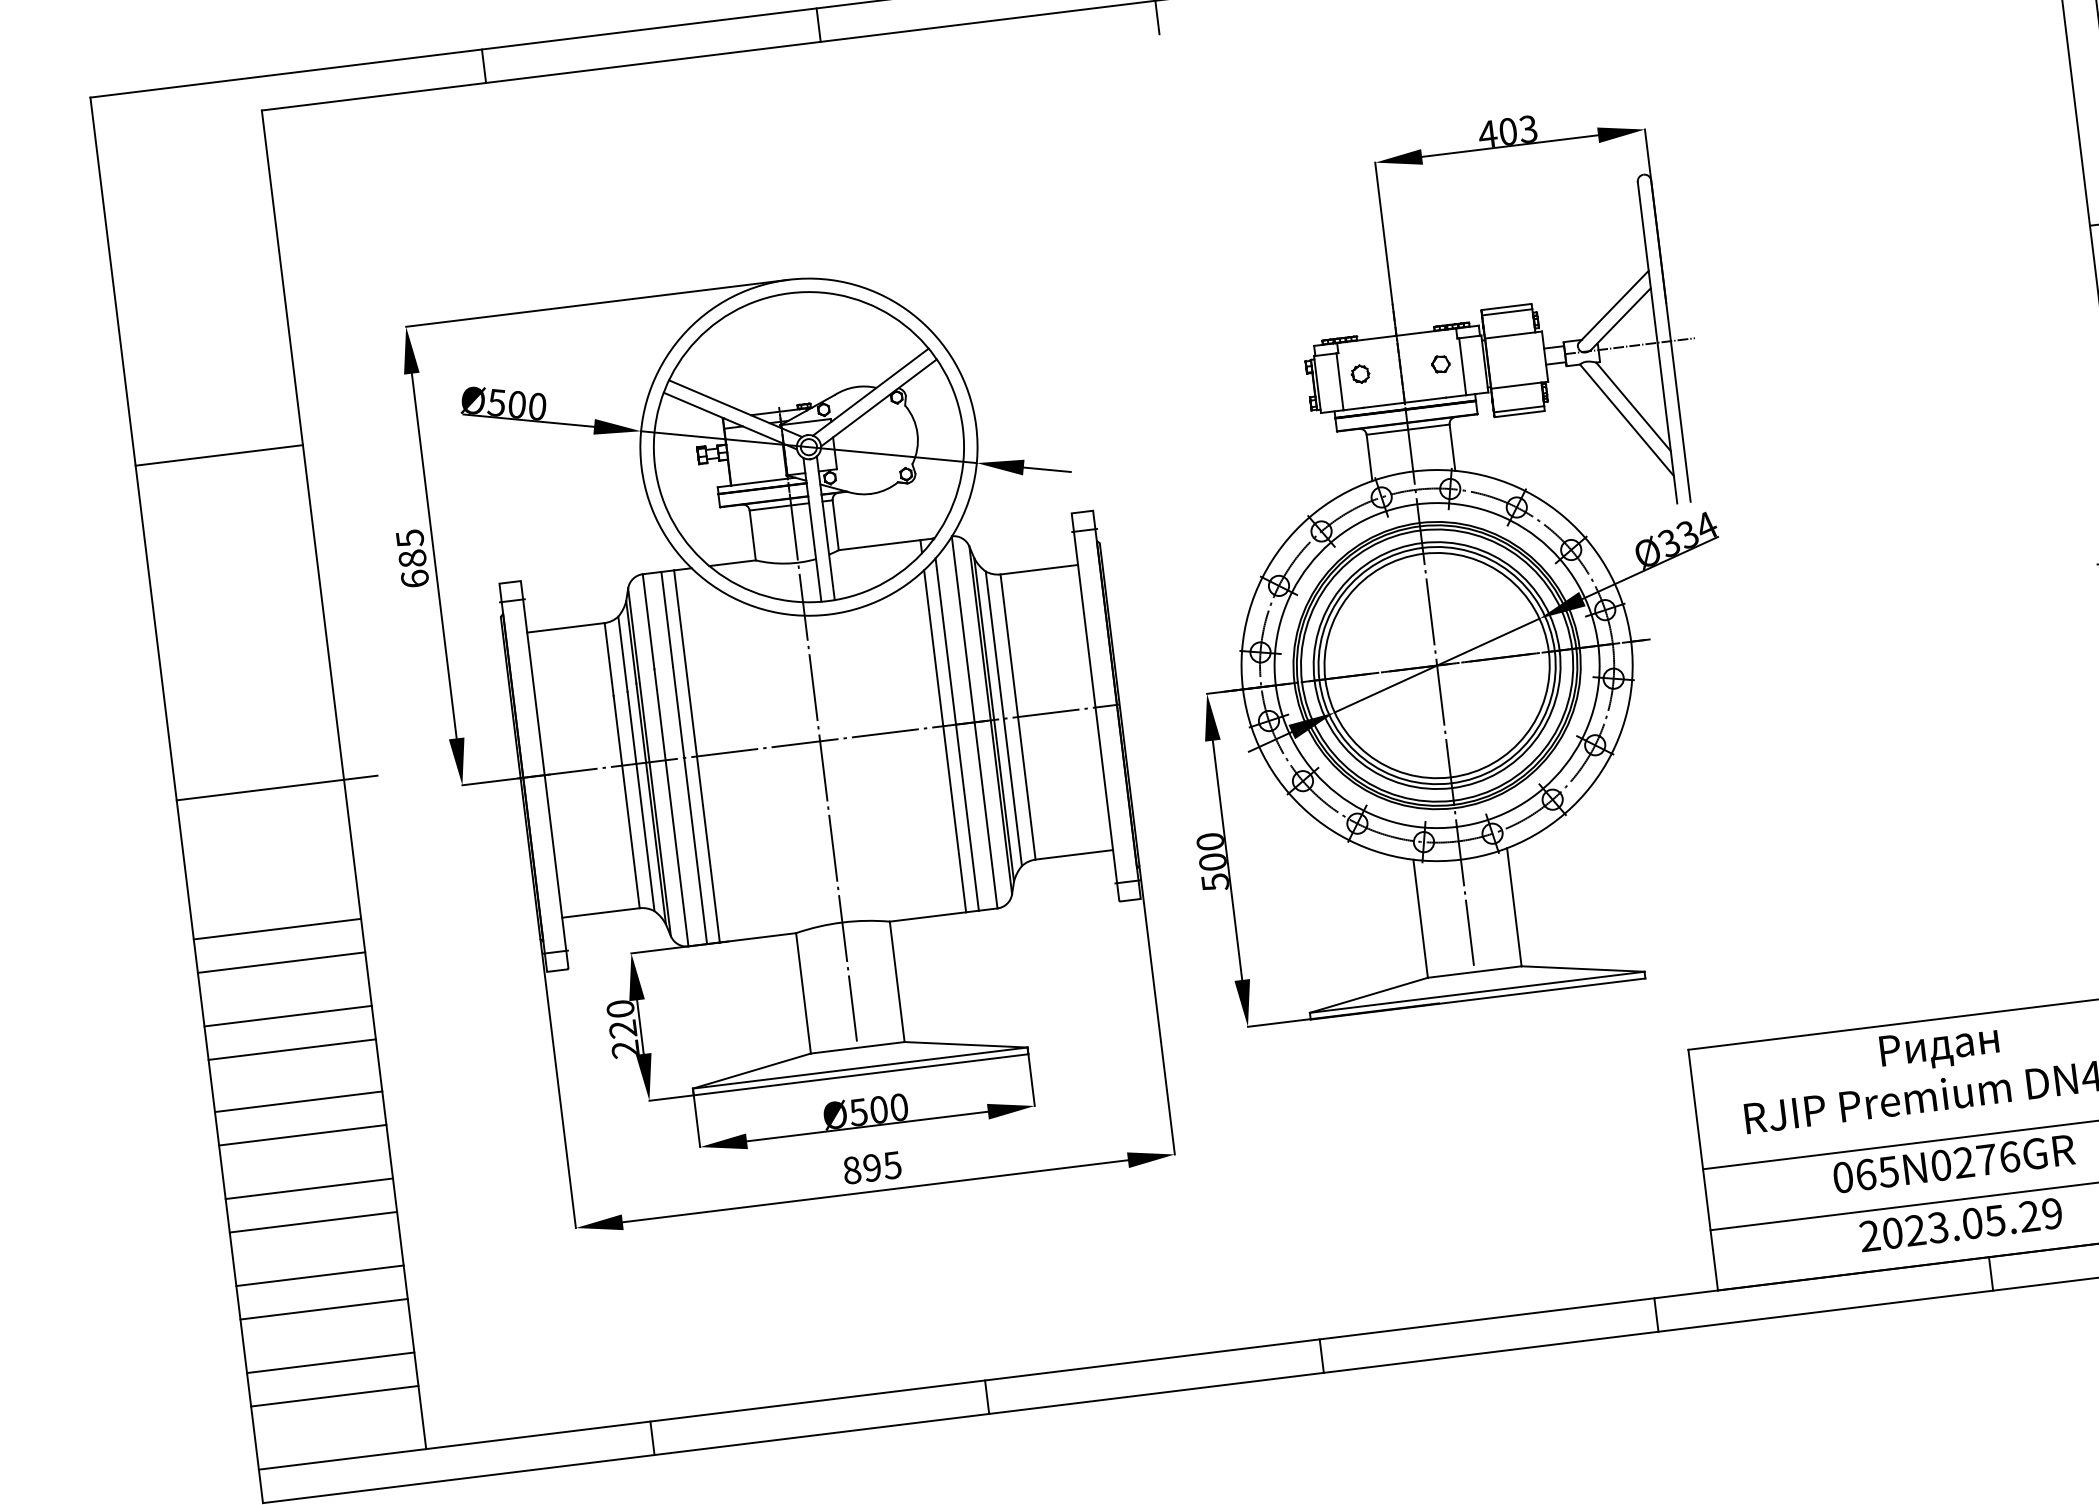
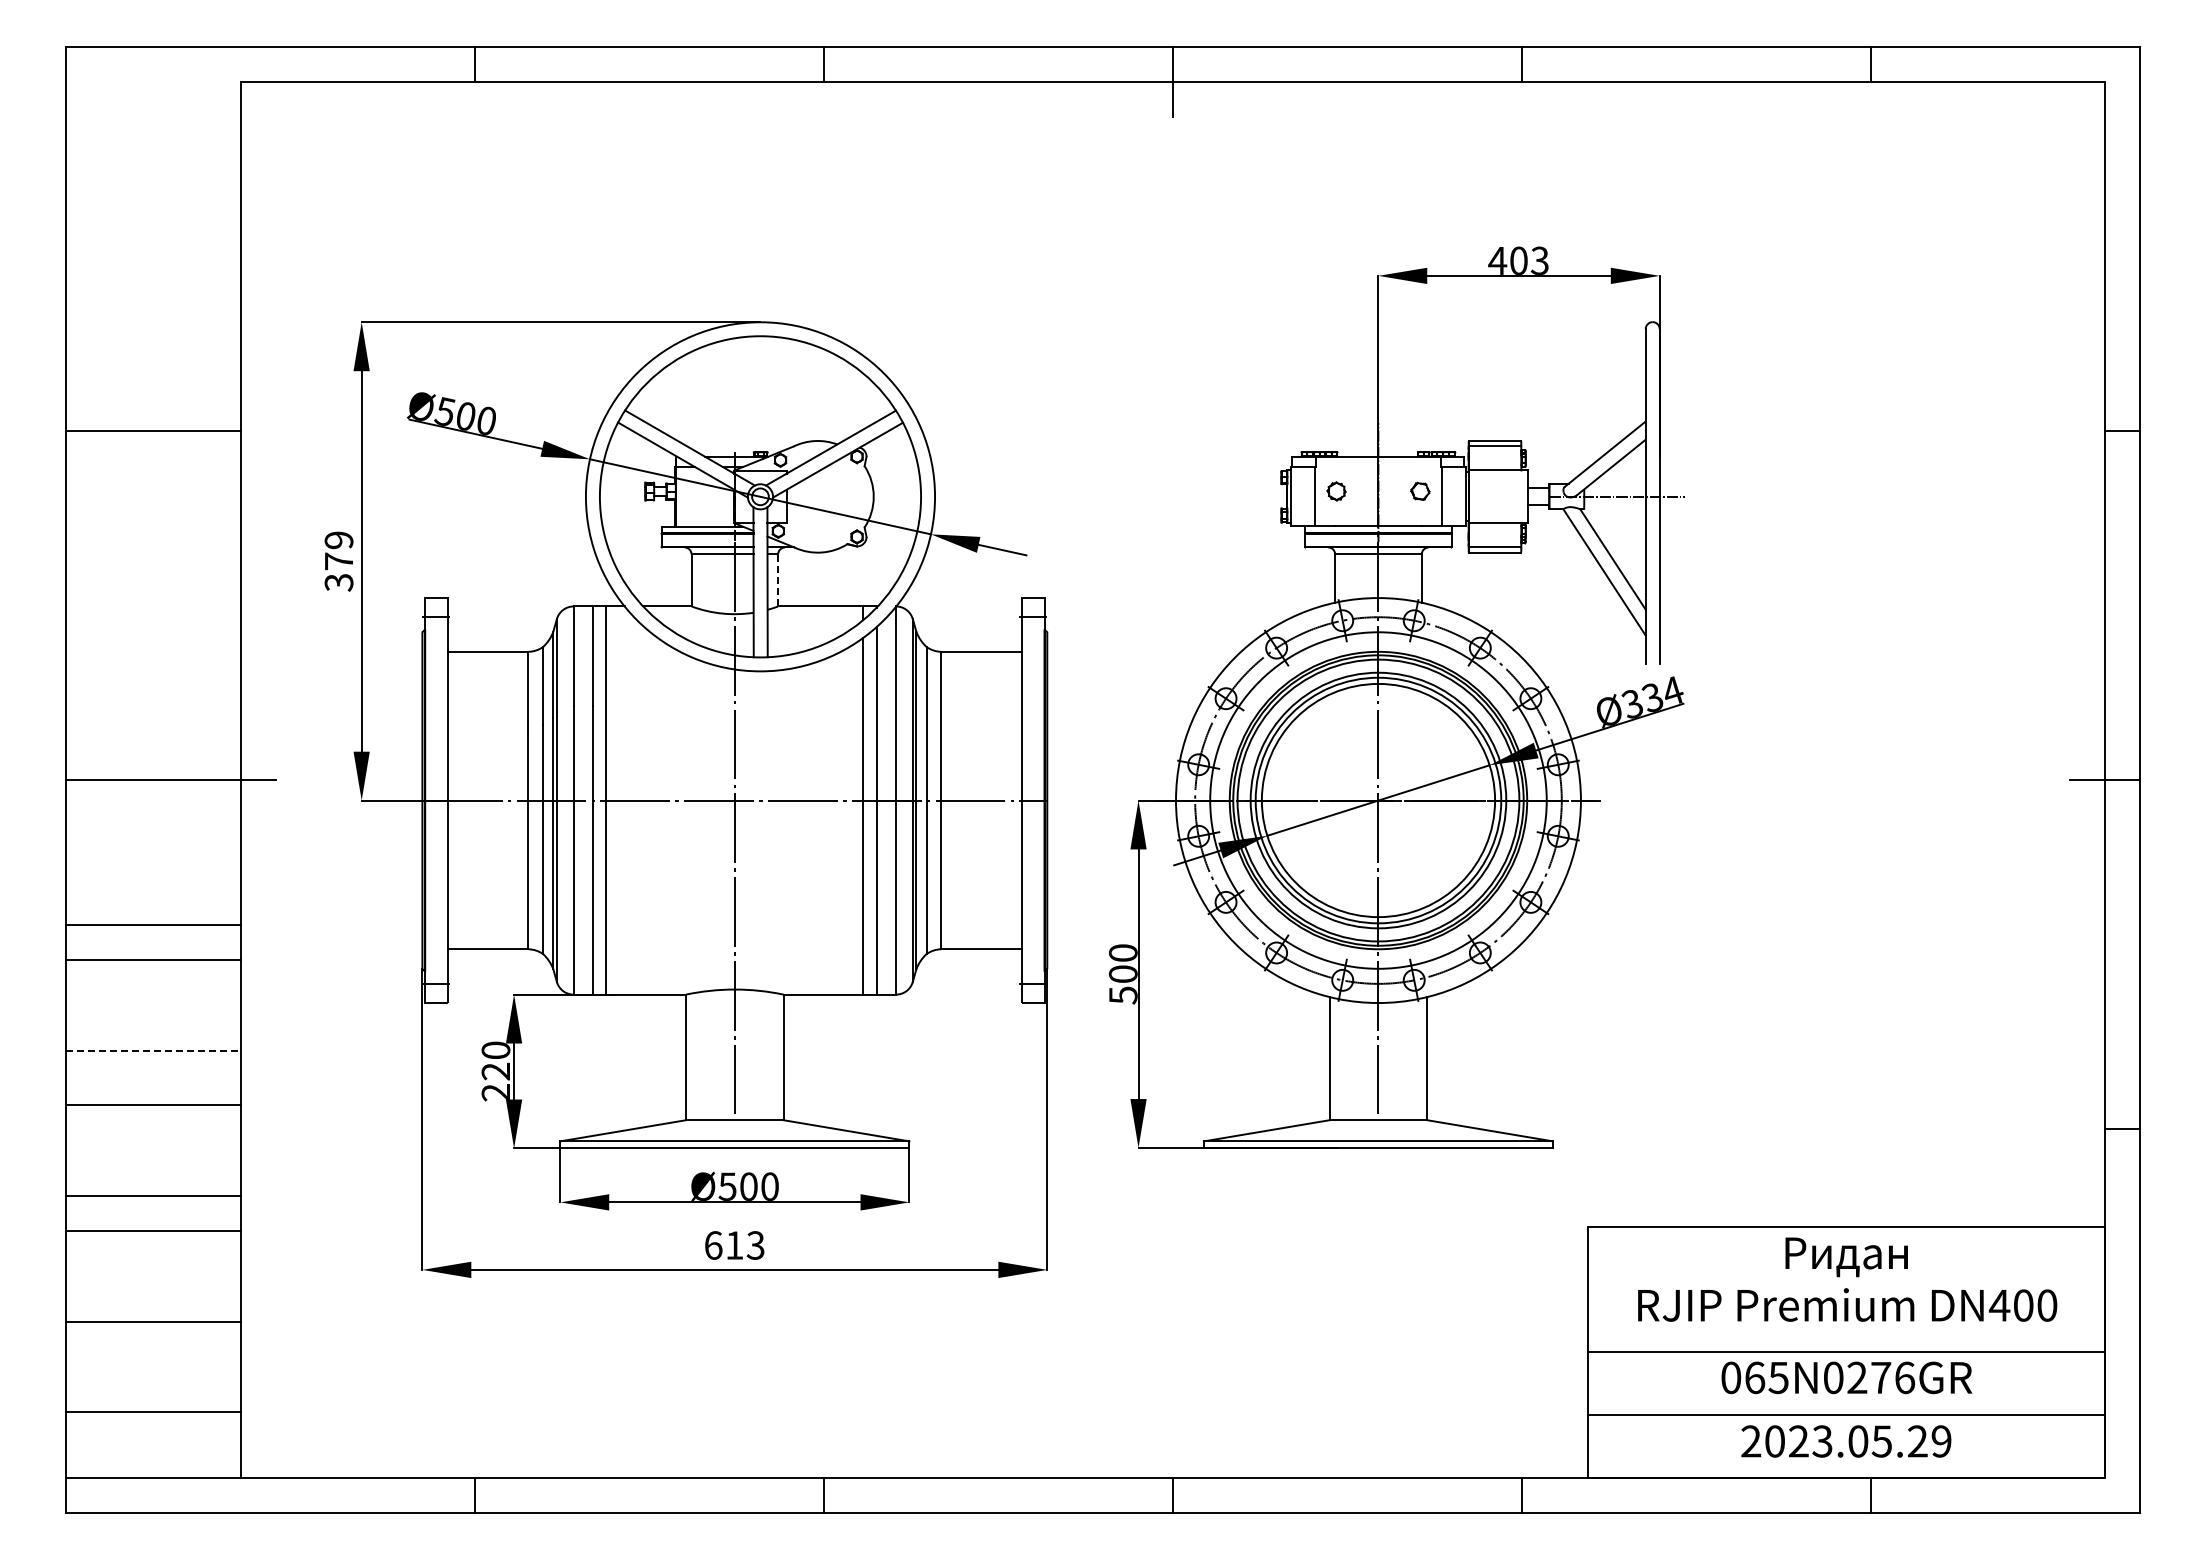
line: (835, 524) -> (778, 579), solid -> dashed
text: (412, 558) -> (338, 561), 685 -> 379
line: (288, 1015) -> (153, 1015), removed
line: (292, 1049) -> (153, 1050), solid -> dashed
line: (302, 1135) -> (153, 1140), removed
text: (872, 1167) -> (734, 1245), 895 -> 613
line: (320, 1275) -> (153, 1286), removed
line: (330, 1362) -> (153, 1377), removed

